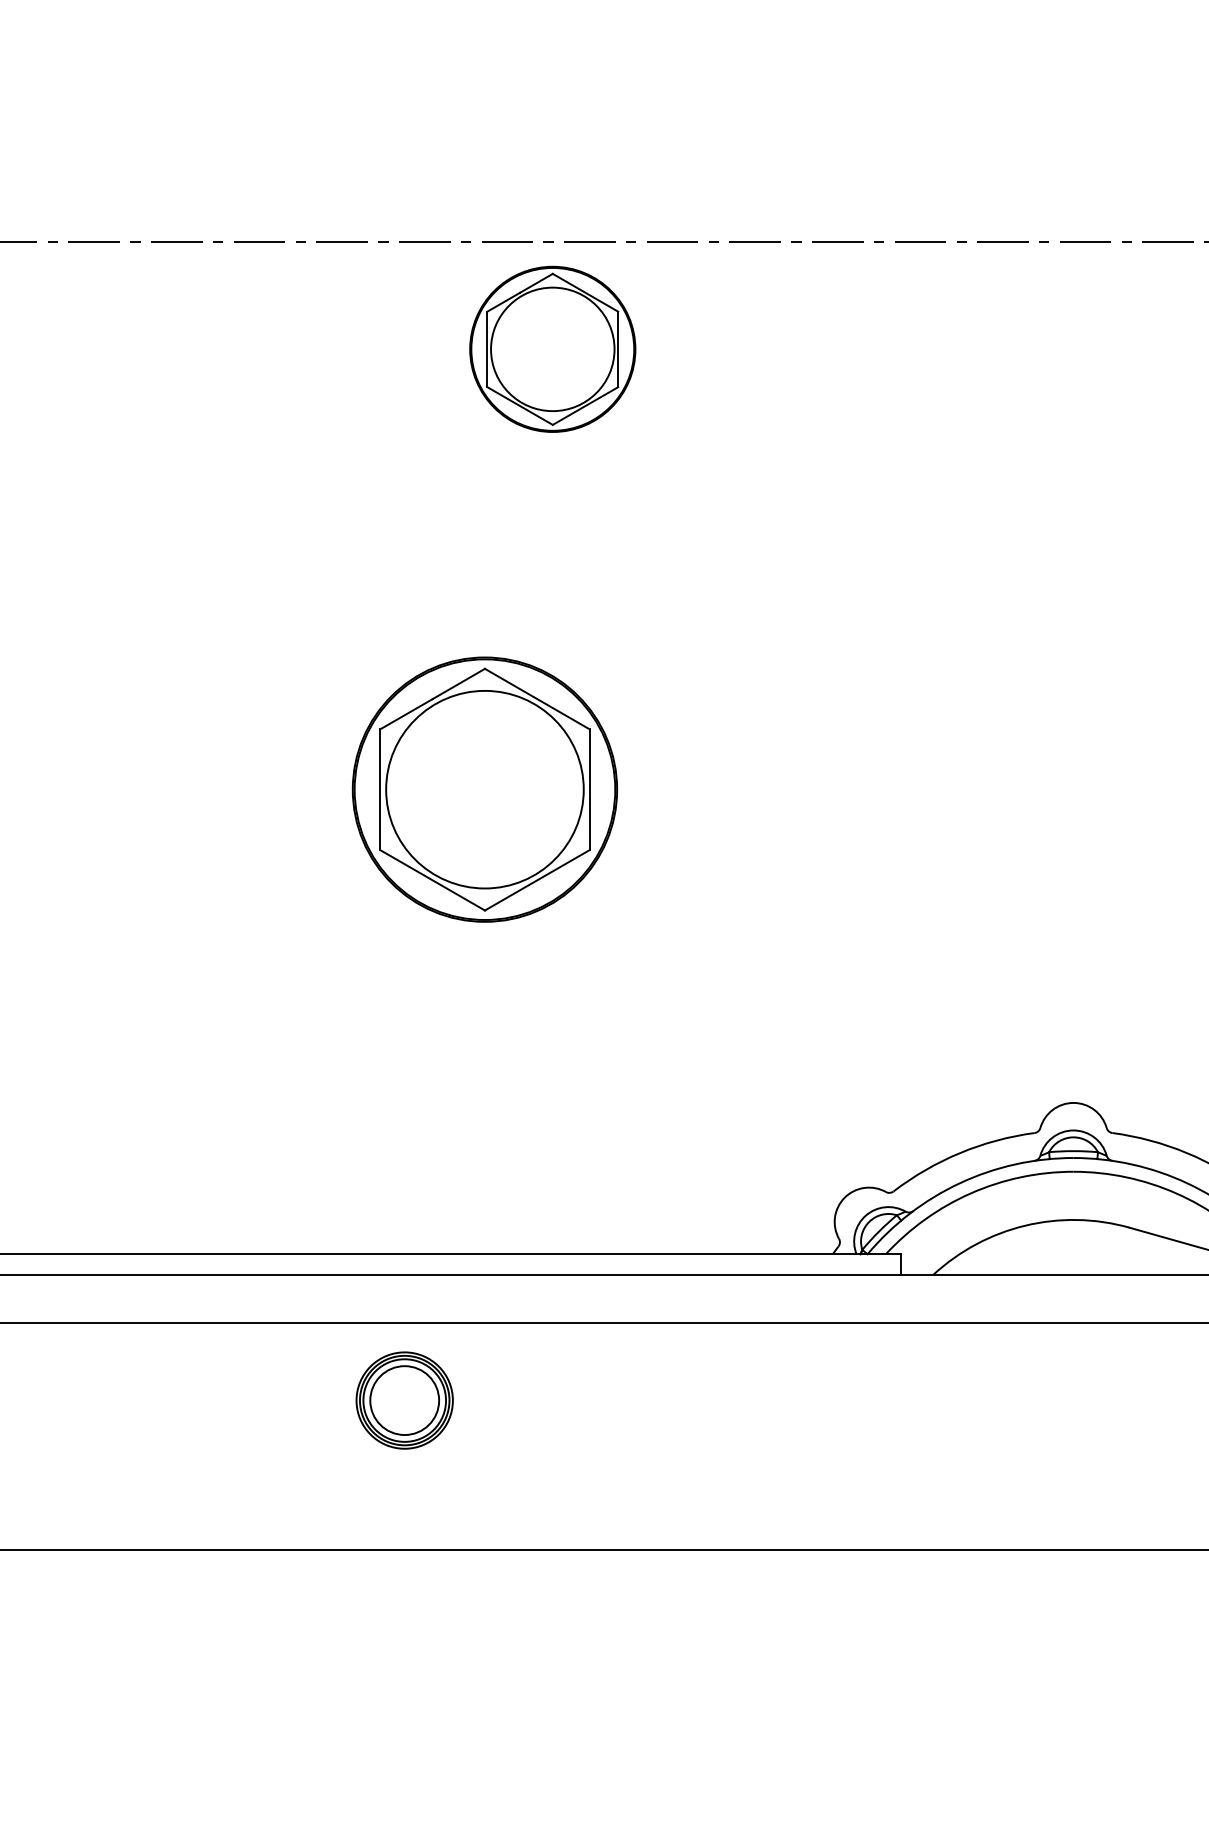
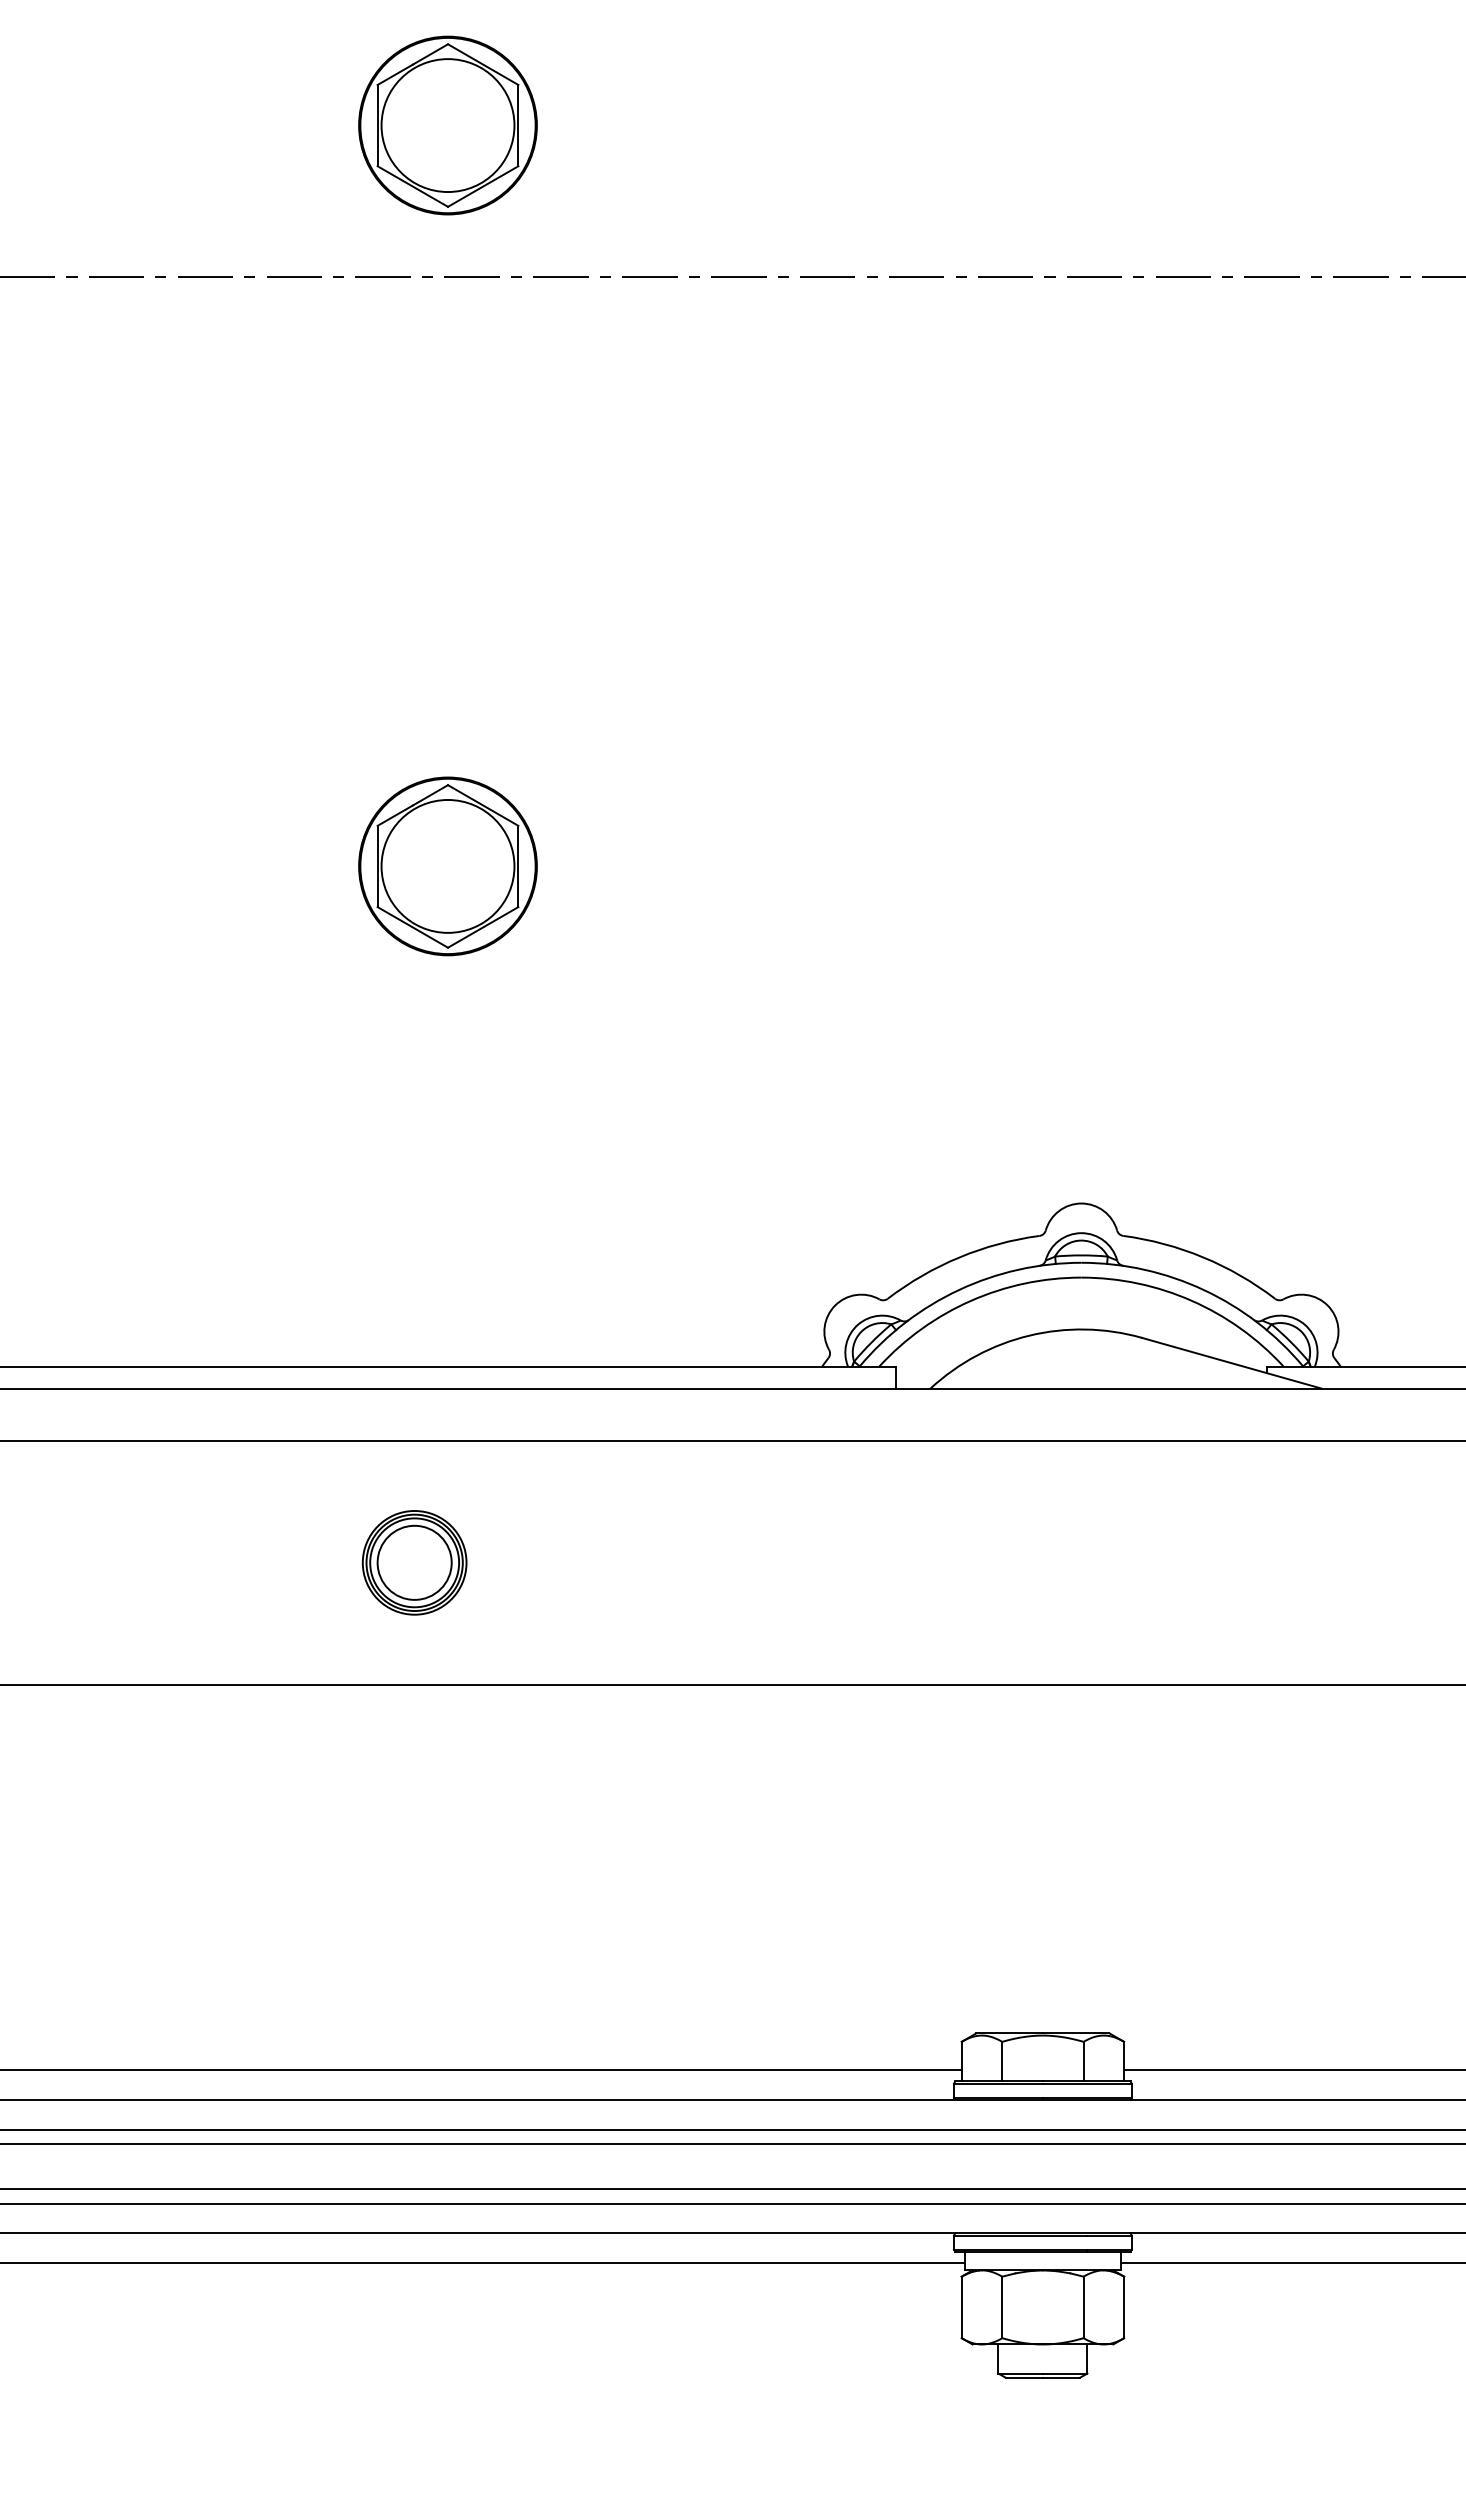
part: (552, 349) -> (447, 125), moved
part: (484, 789) -> (447, 866), size x0.62
part: (404, 1400) -> (414, 1562), moved

